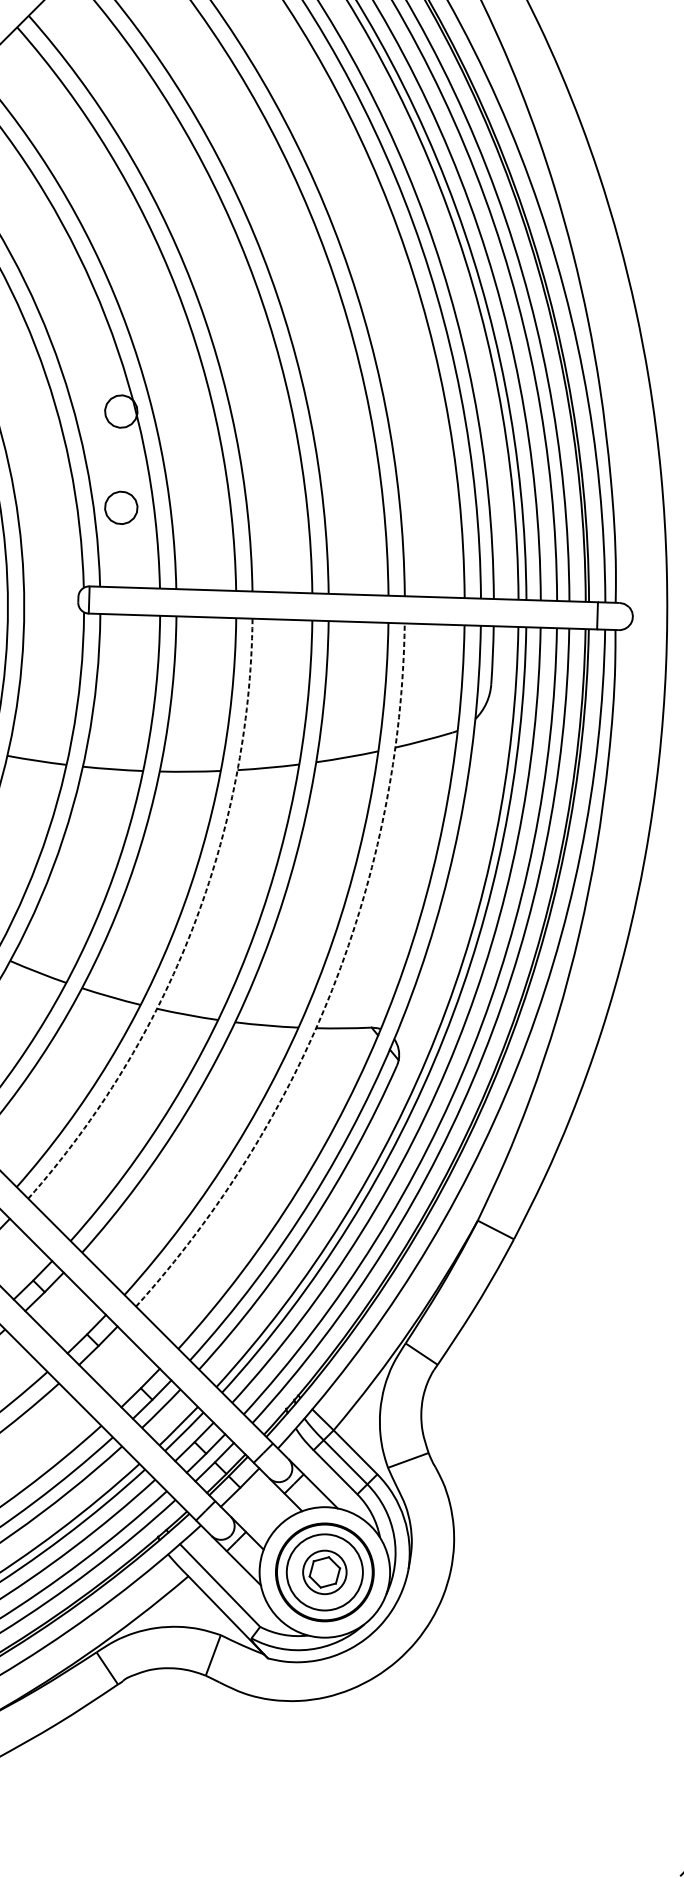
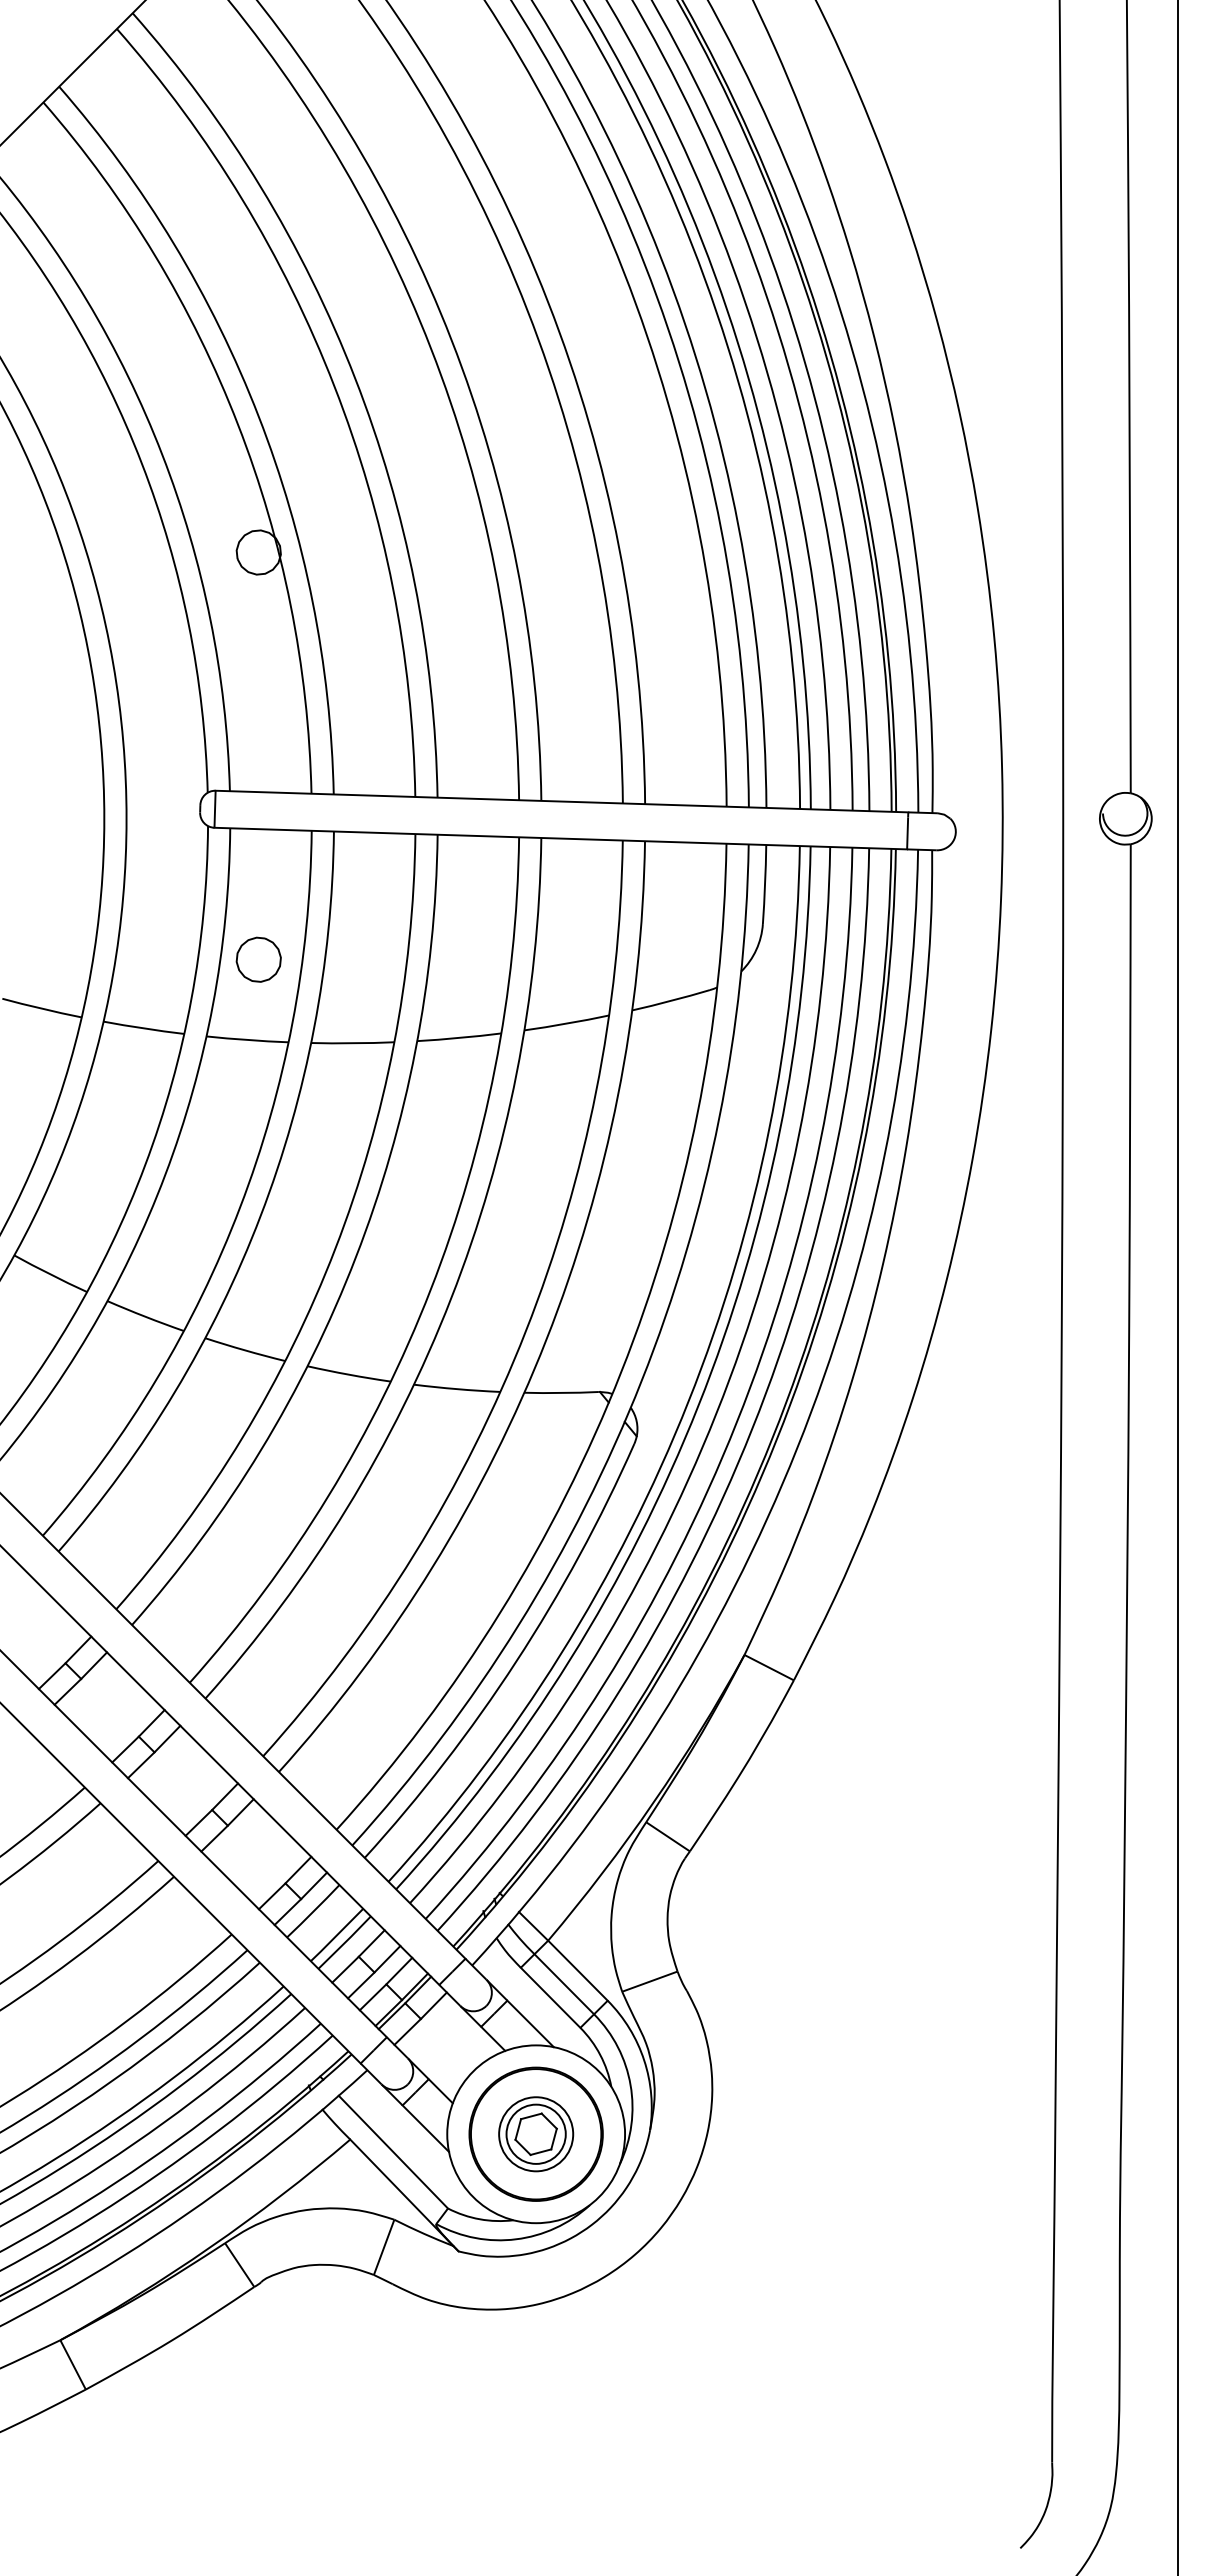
part: (121, 507) -> (258, 959), moved
arc: (192, 928) -> (355, 1257), dashed -> solid
arc: (332, 989) -> (546, 1339), dashed -> solid
circle: (325, 1572) -> (536, 2134), size x0.71

